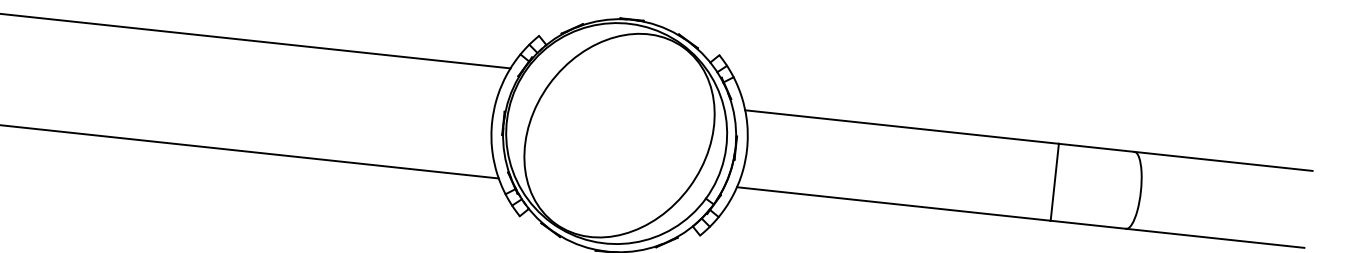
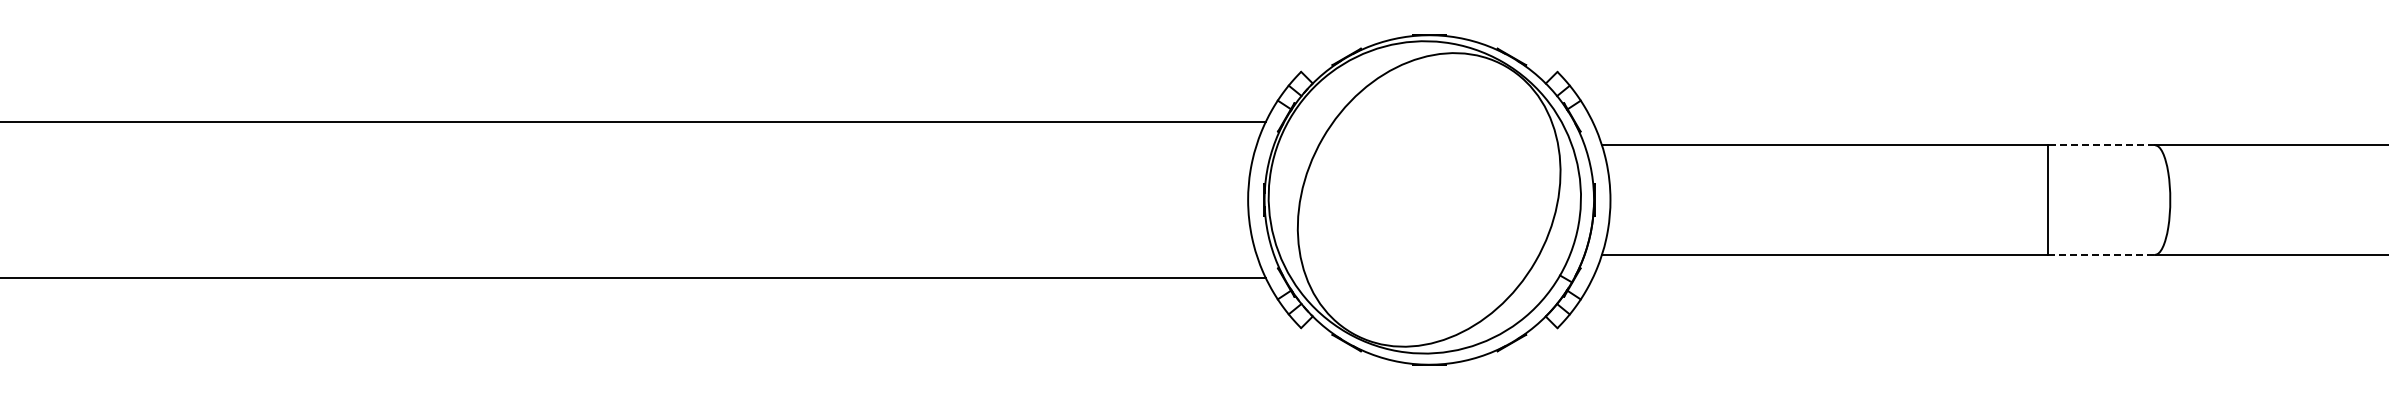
line: (1096, 147) -> (2101, 145), solid -> dashed
line: (1088, 224) -> (2101, 254), solid -> dashed

